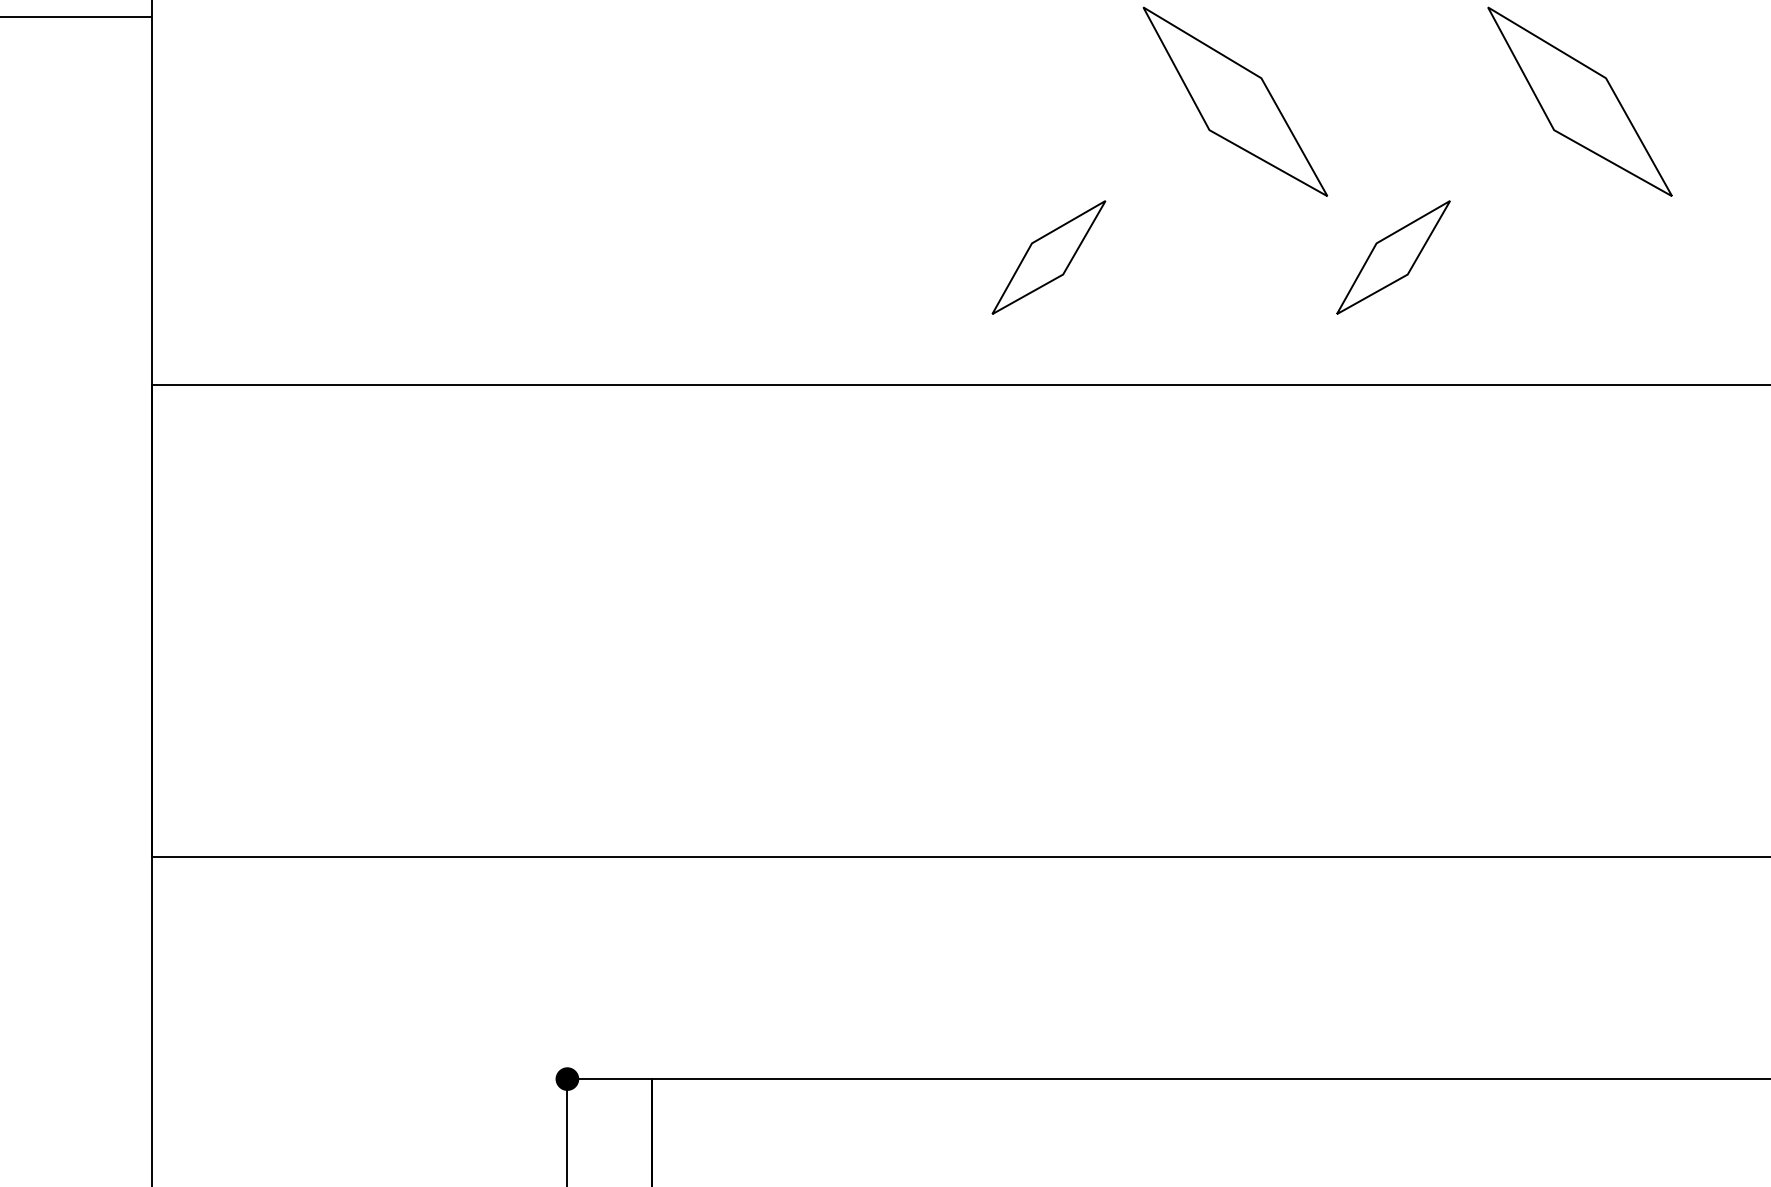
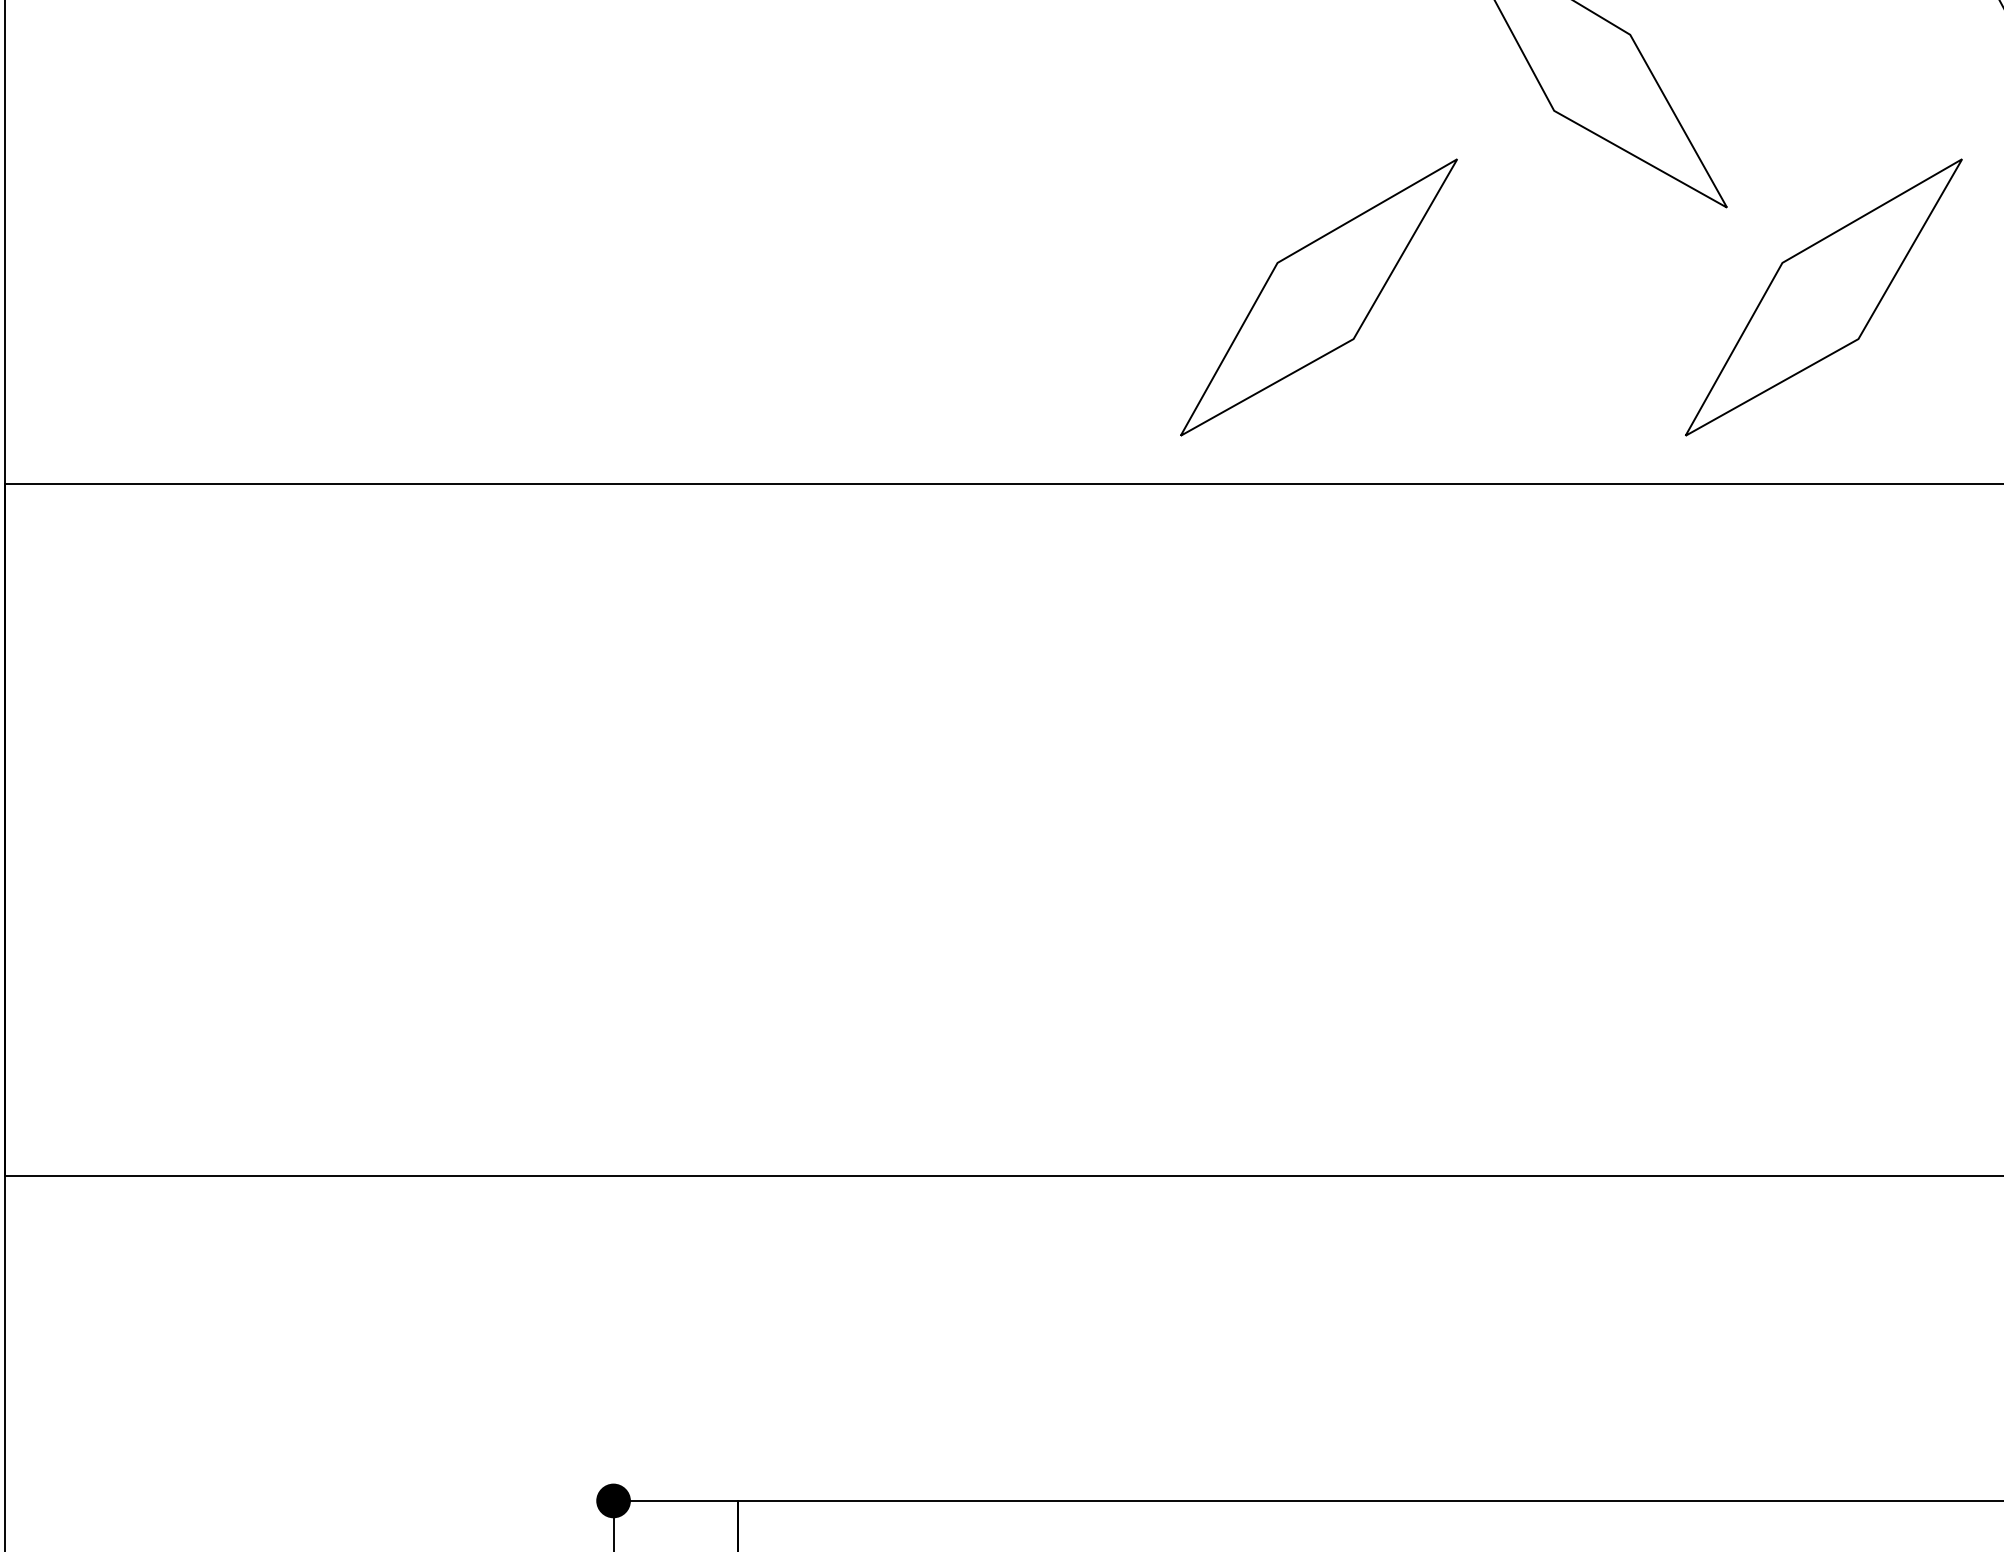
part: (1048, 257) -> (1318, 297), size x1.67
part: (1393, 257) -> (1823, 297), size x1.67

